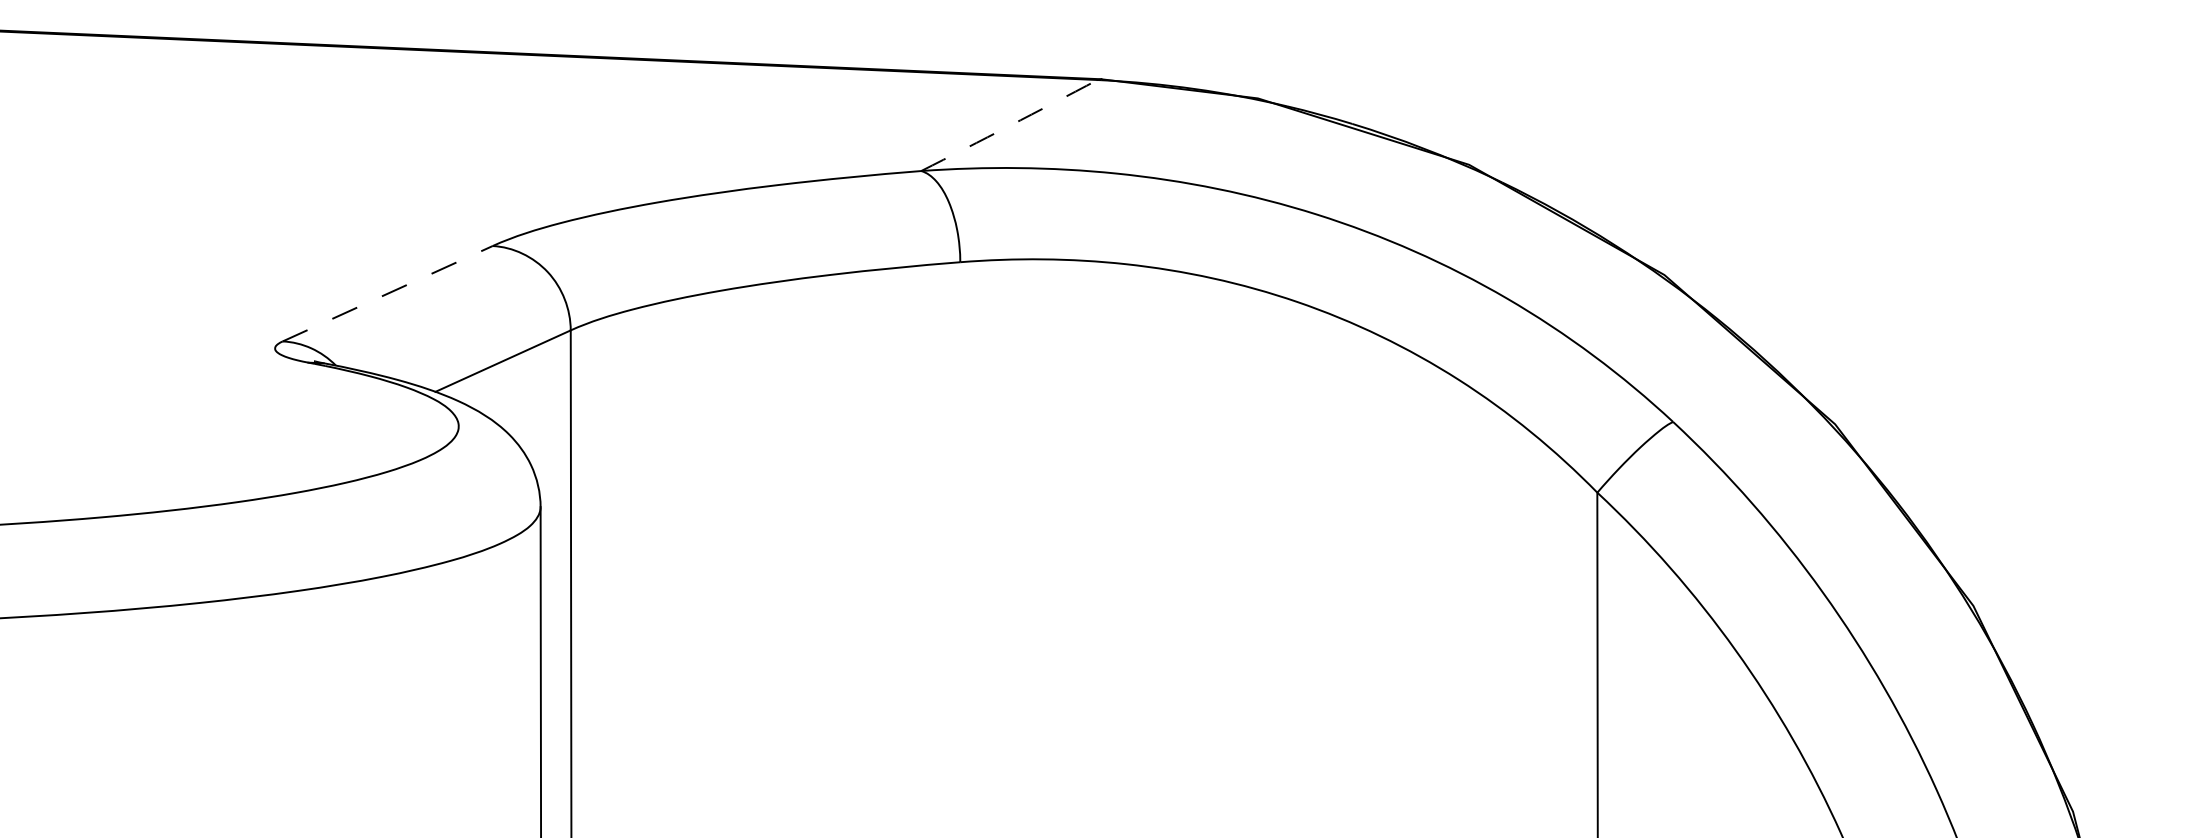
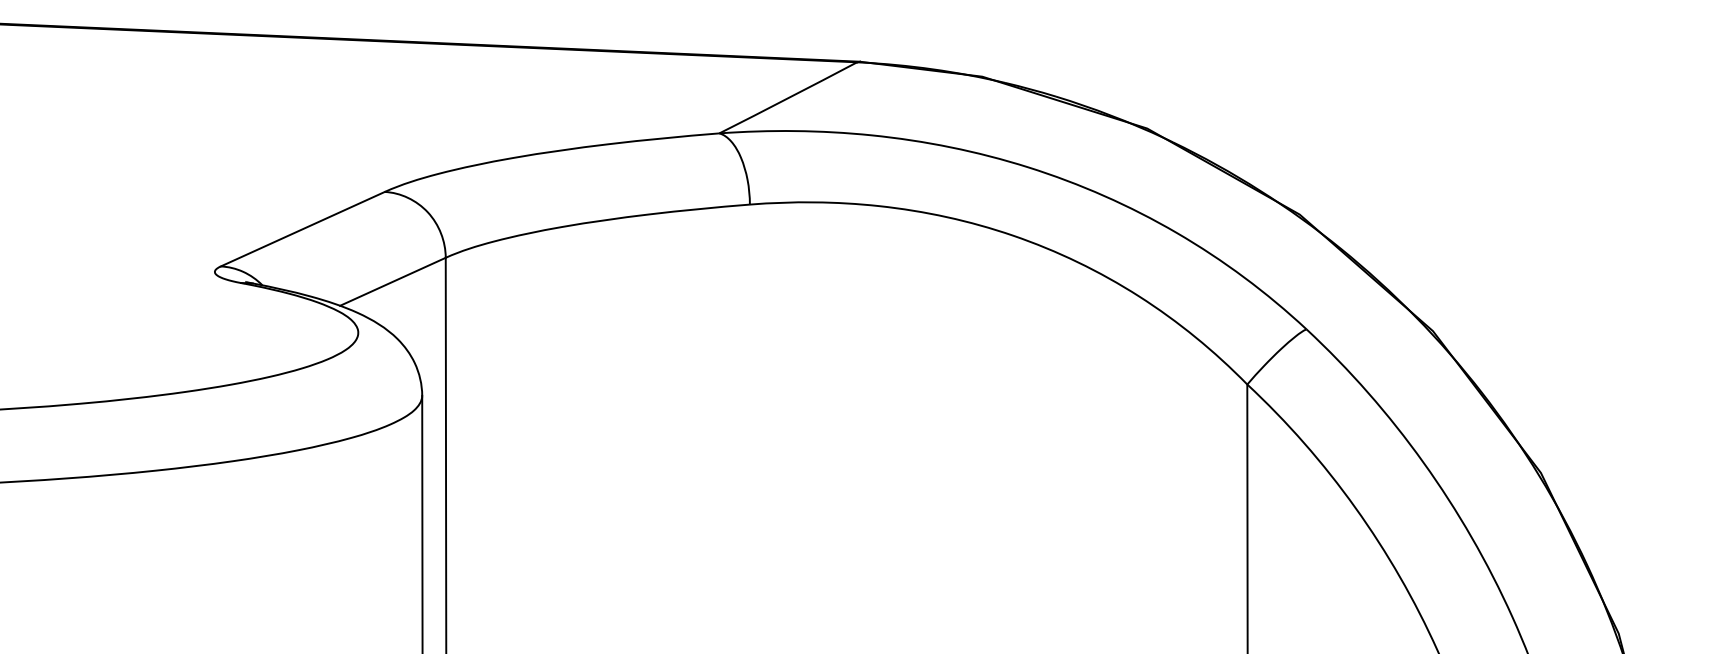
arc: (1009, 125) -> (788, 97), dashed -> solid
line: (388, 293) -> (303, 229), dashed -> solid

